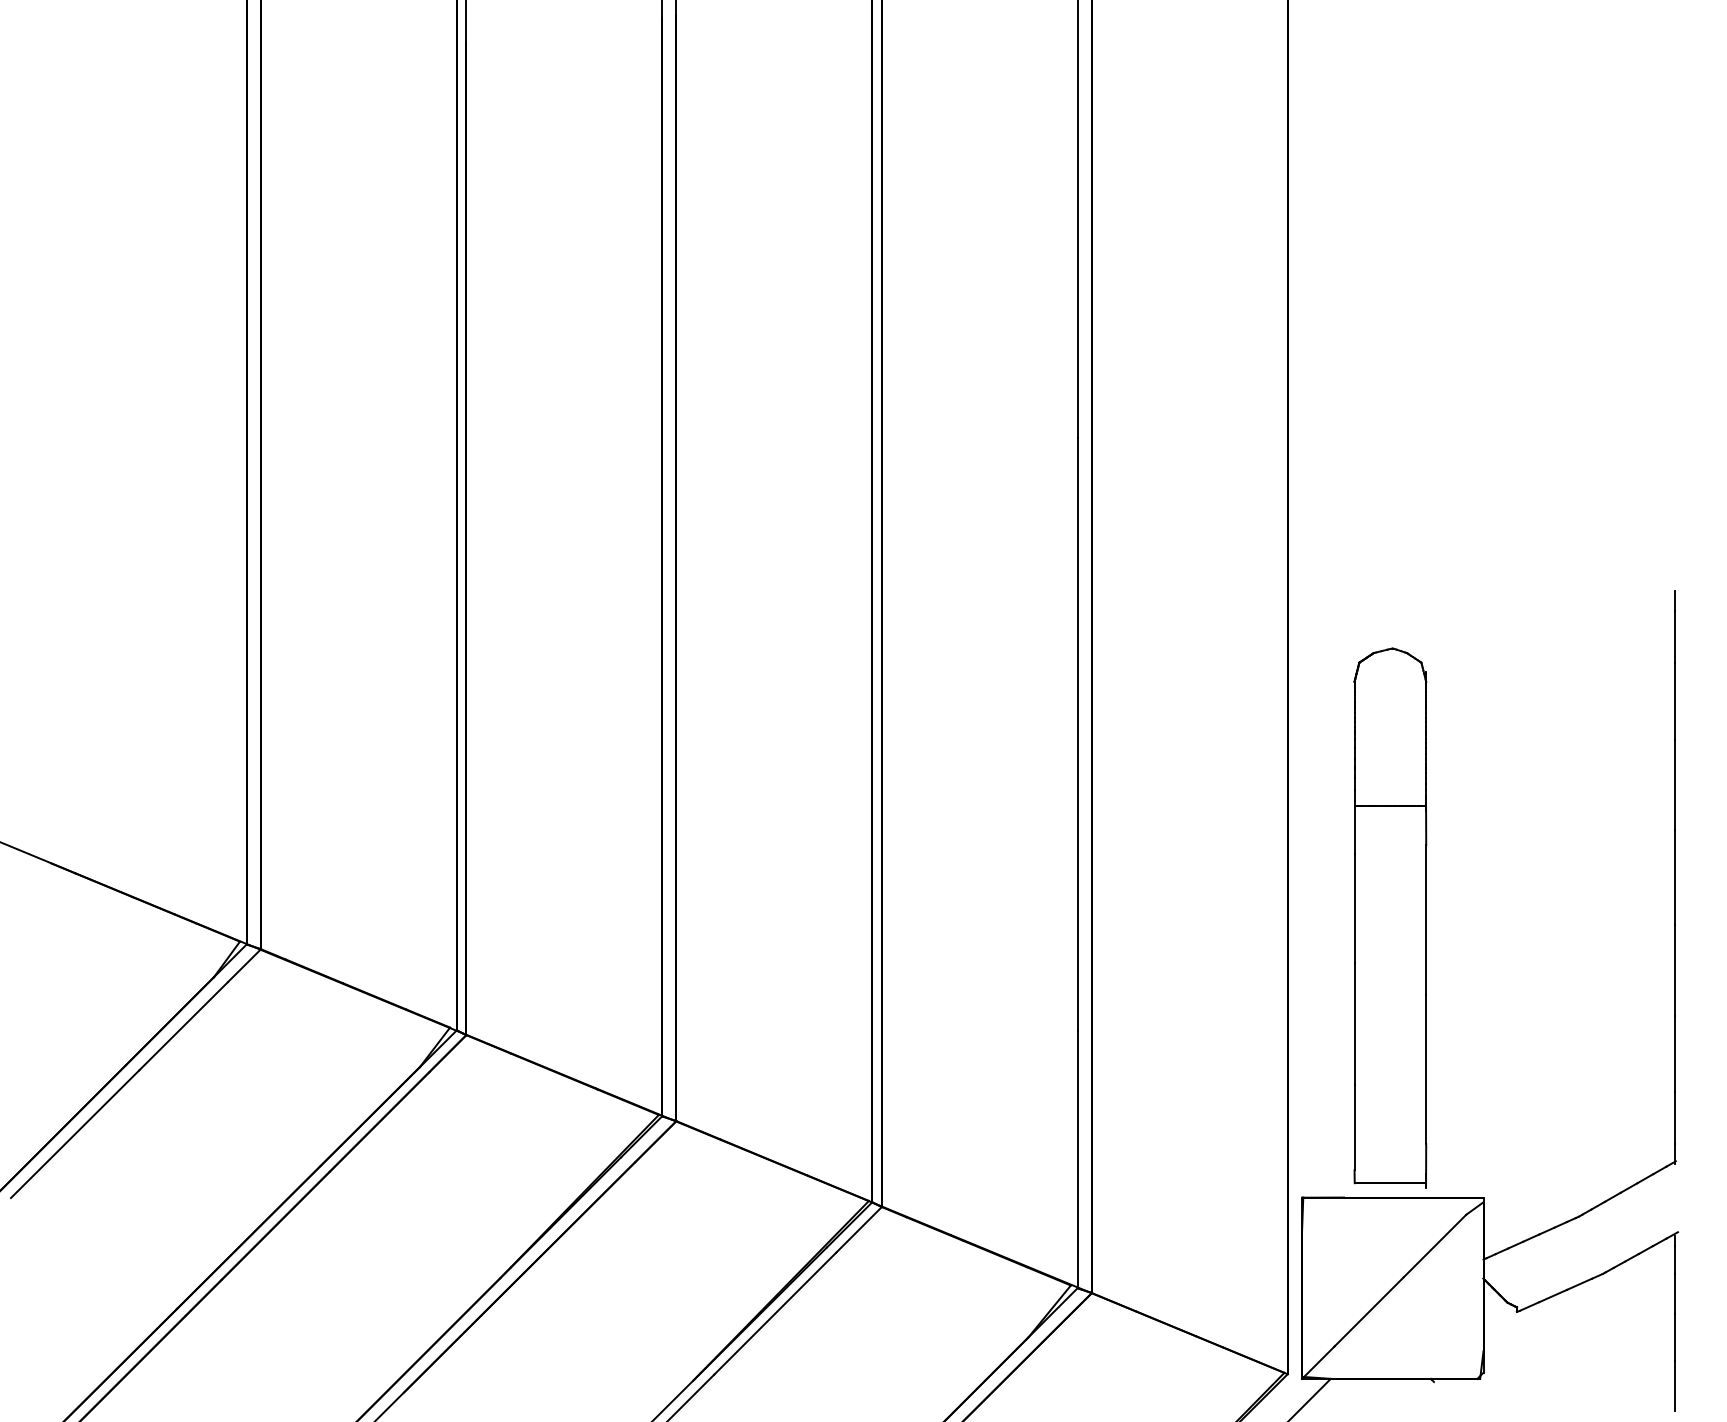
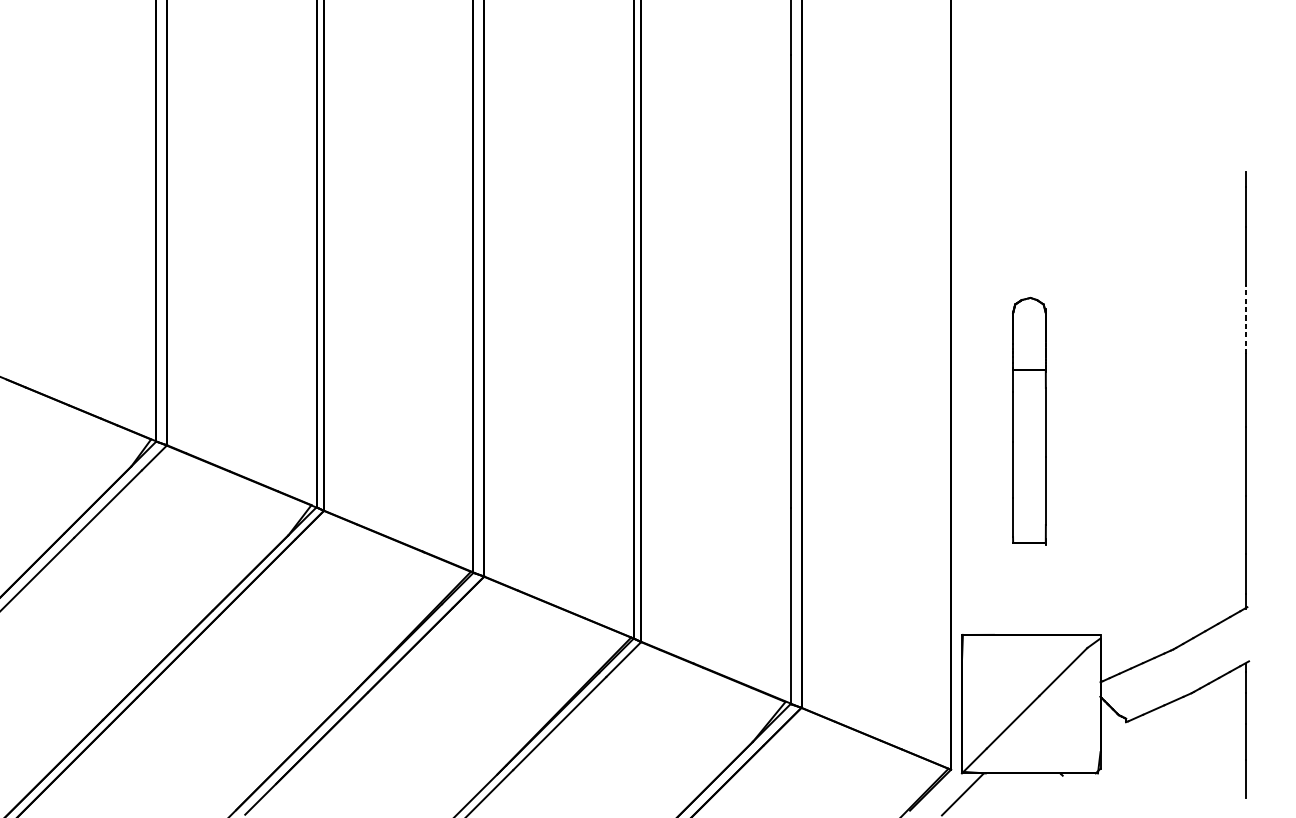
line: (1674, 784) -> (1246, 319), solid -> dashed
part: (1390, 917) -> (1029, 421), size x0.6

